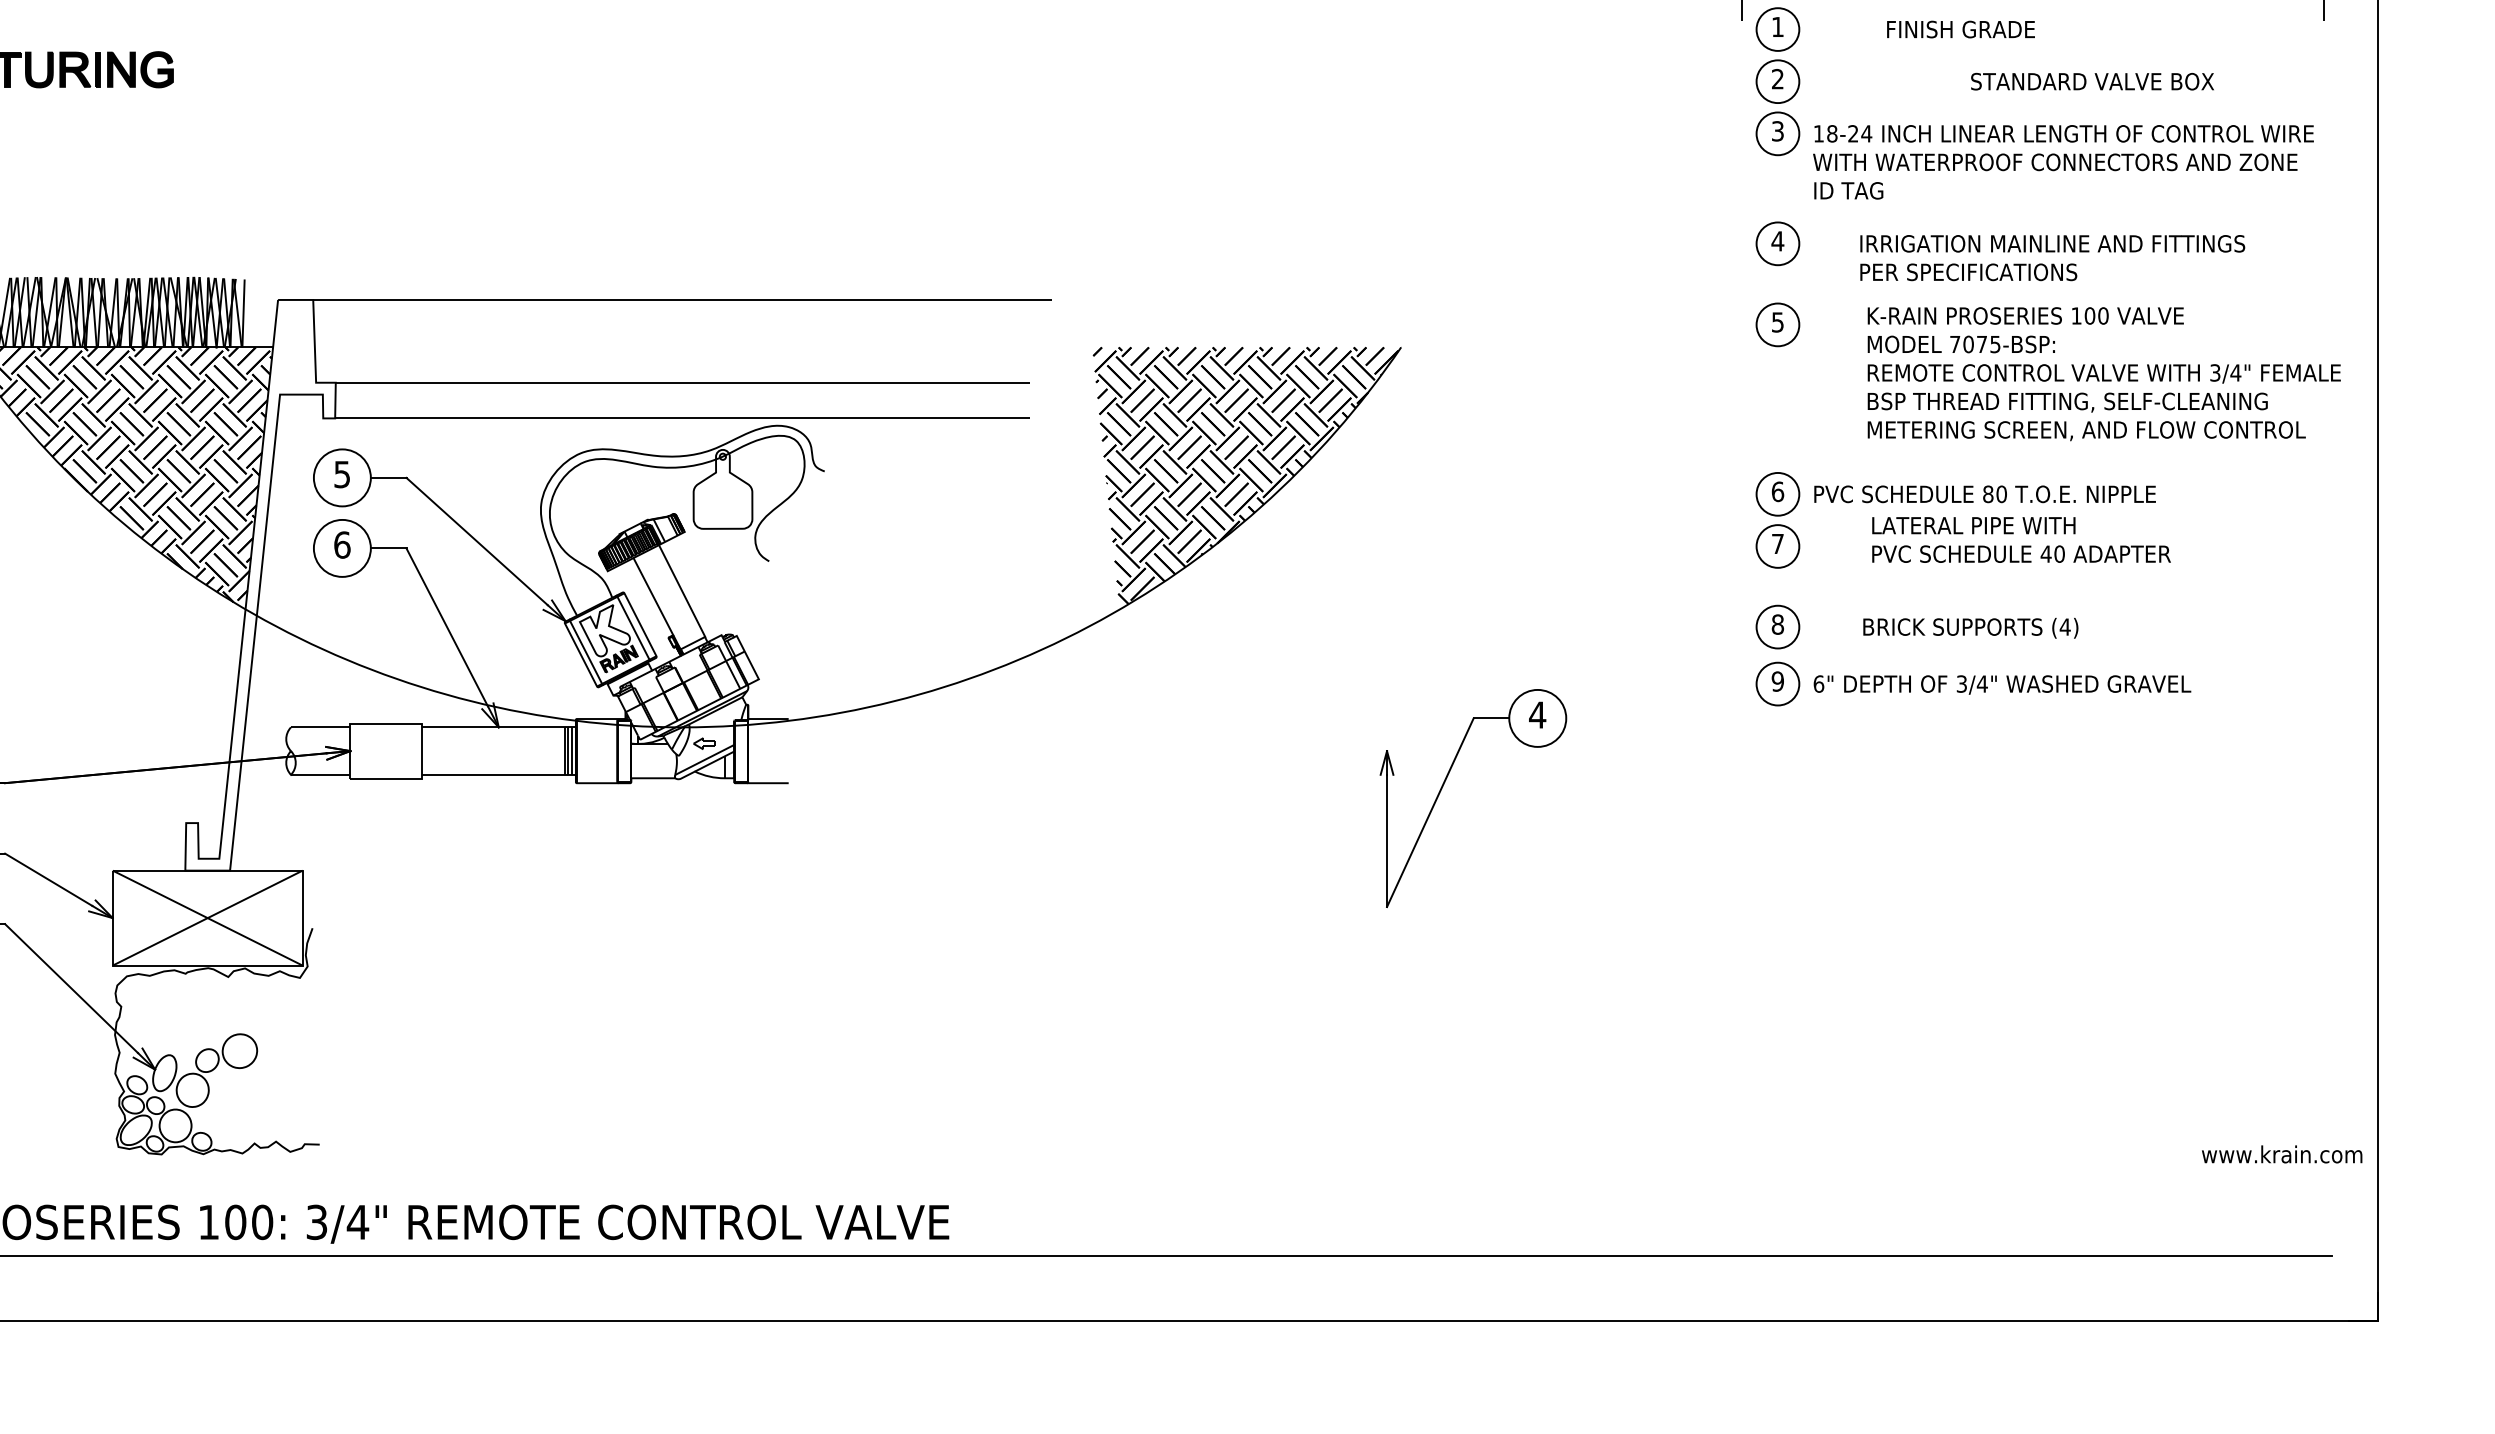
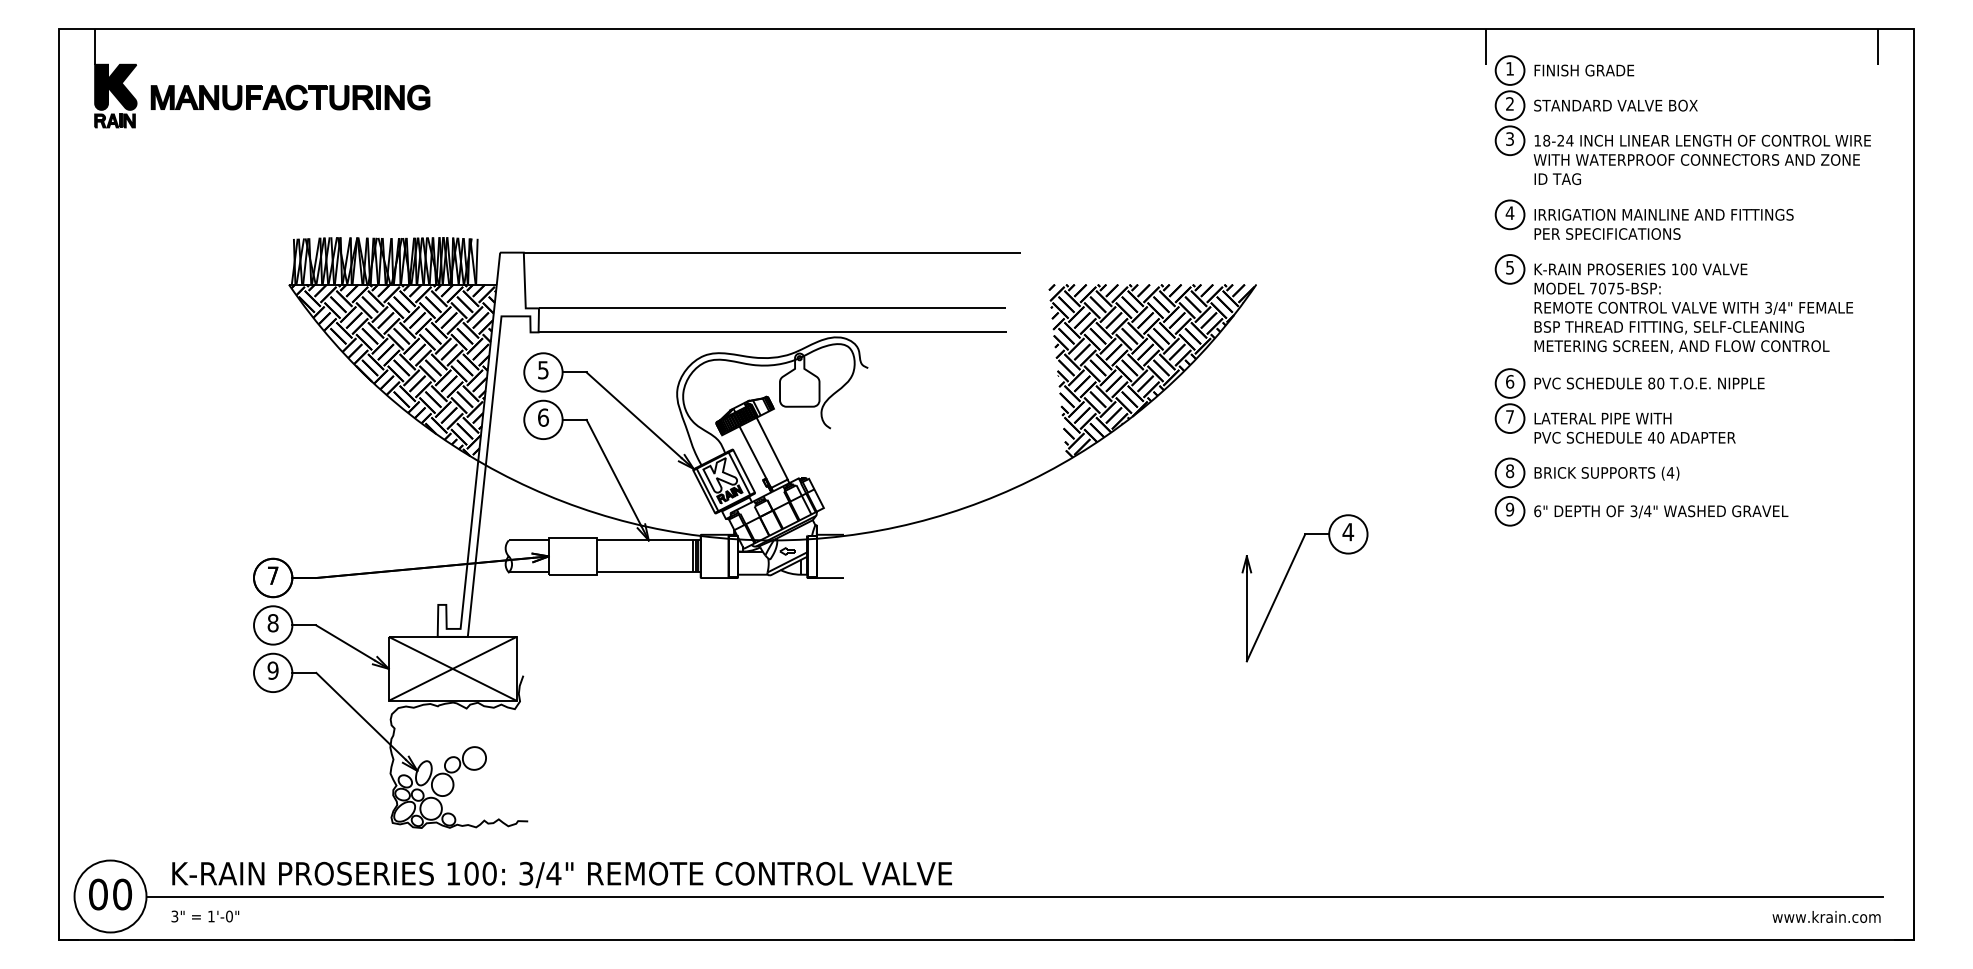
text: (1961, 29) -> (1584, 70), moved
text: (2091, 81) -> (1615, 105), moved
text: (2051, 258) -> (1663, 224), moved
text: (2103, 374) -> (1693, 308), moved
text: (2020, 538) -> (1634, 427), moved
text: (1970, 627) -> (1606, 473), moved
text: (2281, 1153) -> (1826, 916), moved

